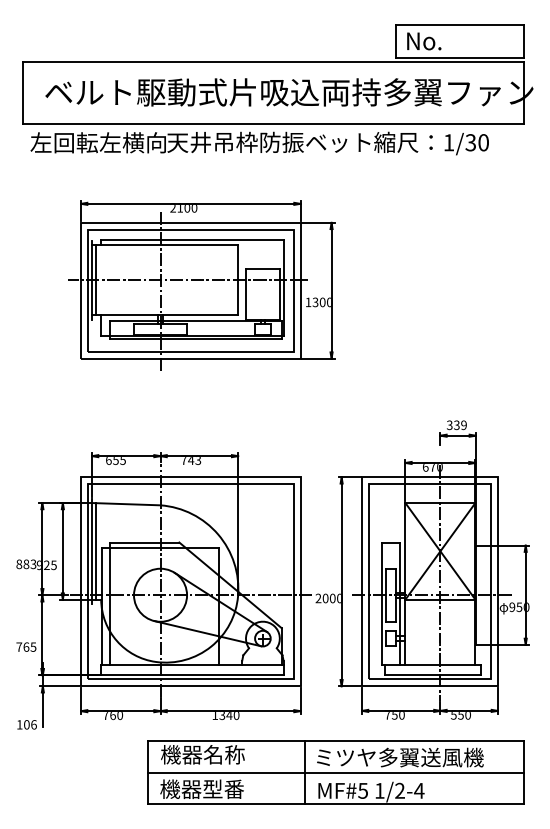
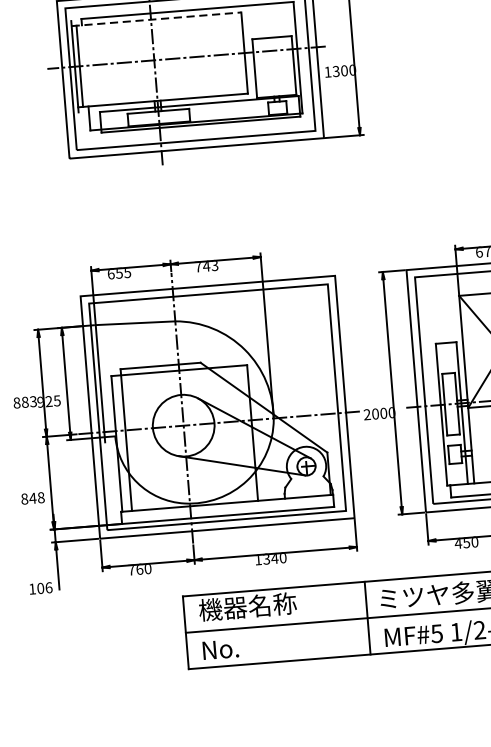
line: (165, 245) -> (156, 19), solid -> dashed
line: (96, 551) -> (105, 380), removed
text: (26, 646) -> (33, 497), 765 -> 848
text: (387, 715) -> (458, 543), 750 -> 450
text: (201, 789) -> (249, 647), 機器型番 -> No.

